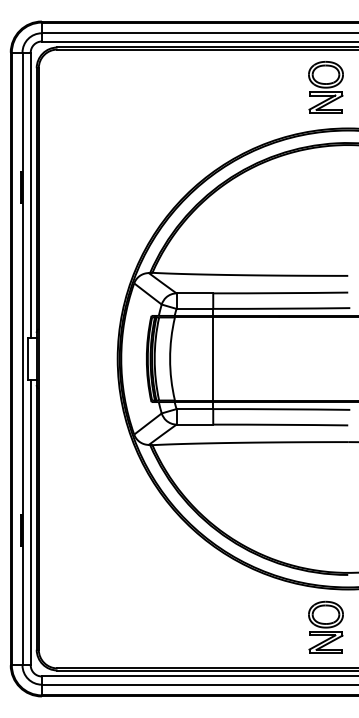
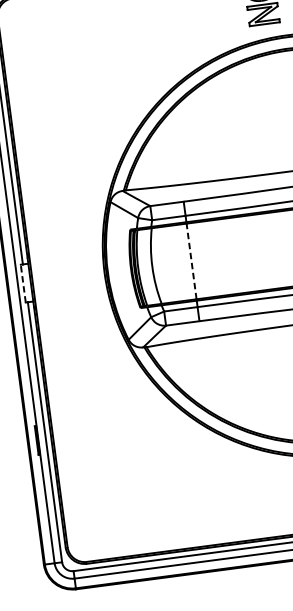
line: (28, 358) -> (23, 283), solid -> dashed
line: (213, 358) -> (191, 260), solid -> dashed

